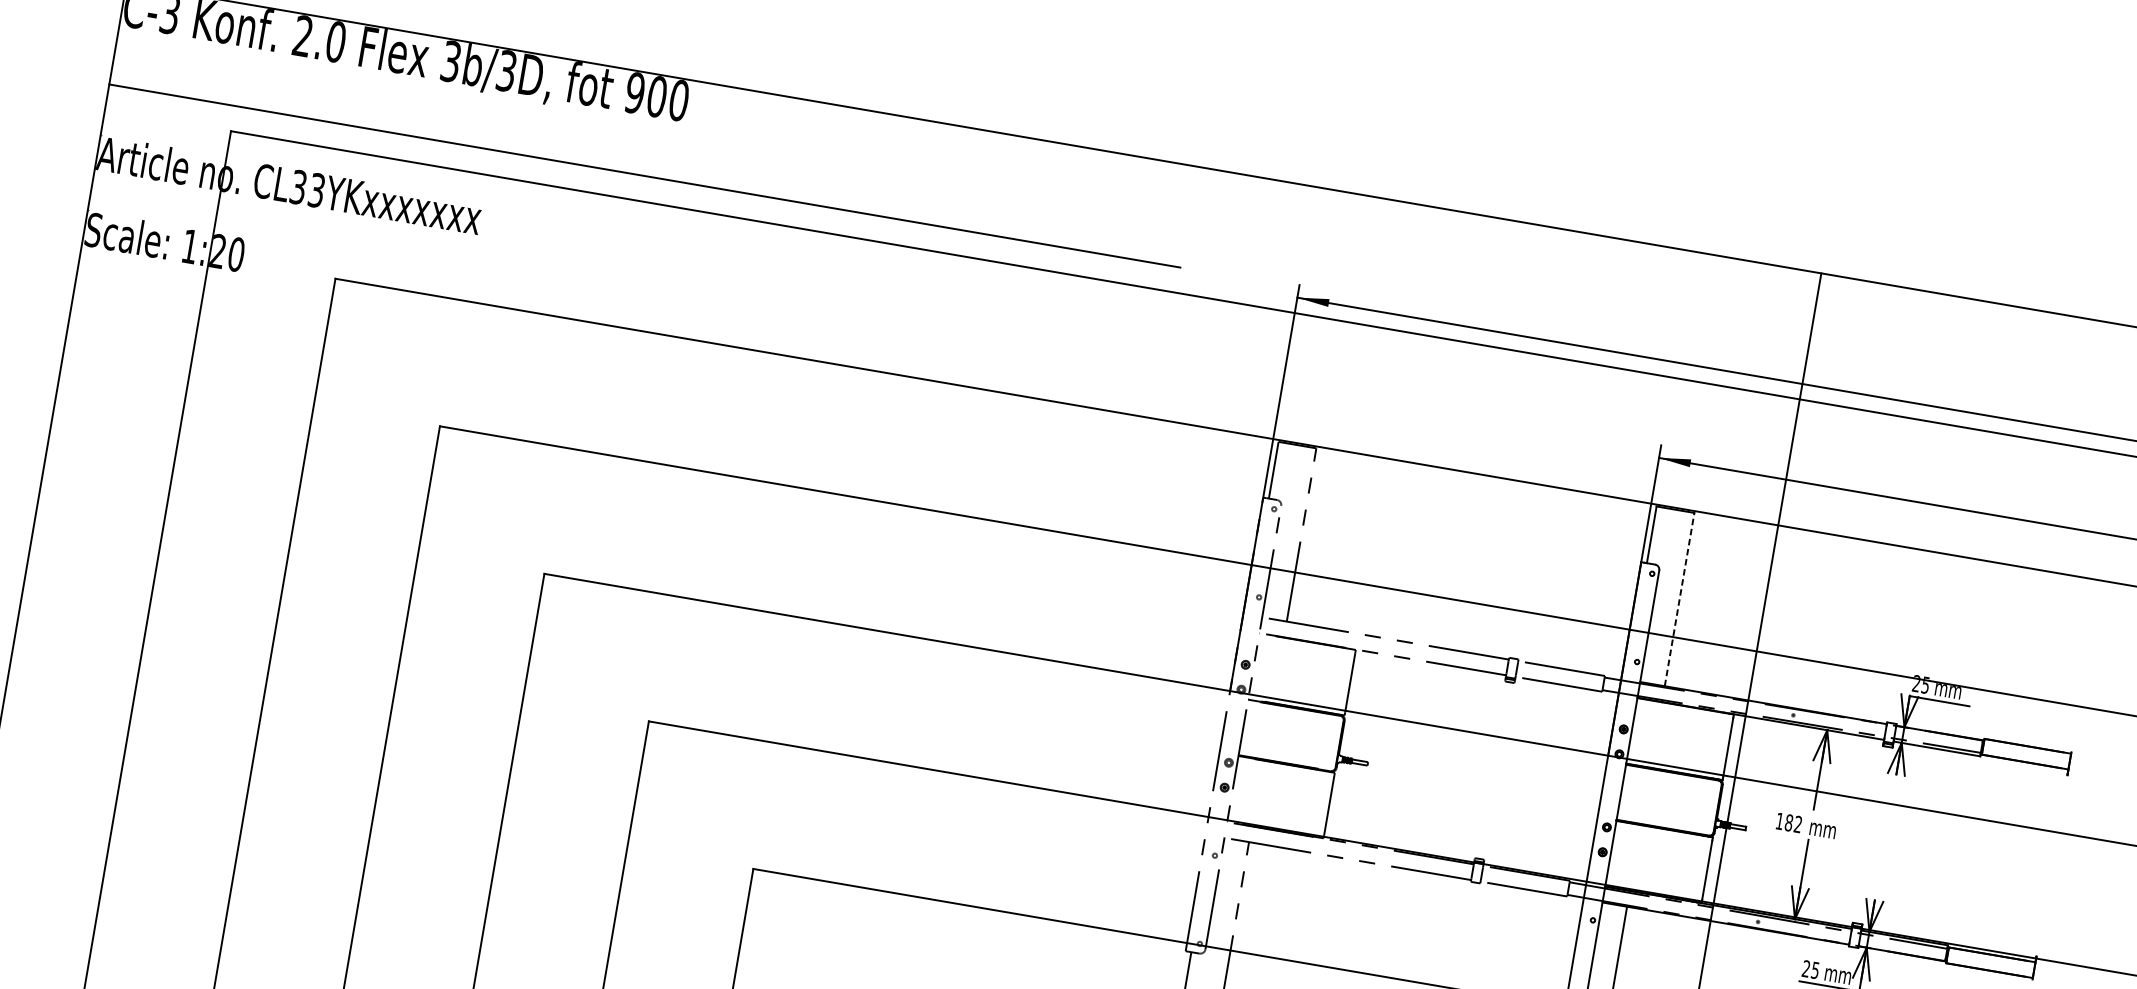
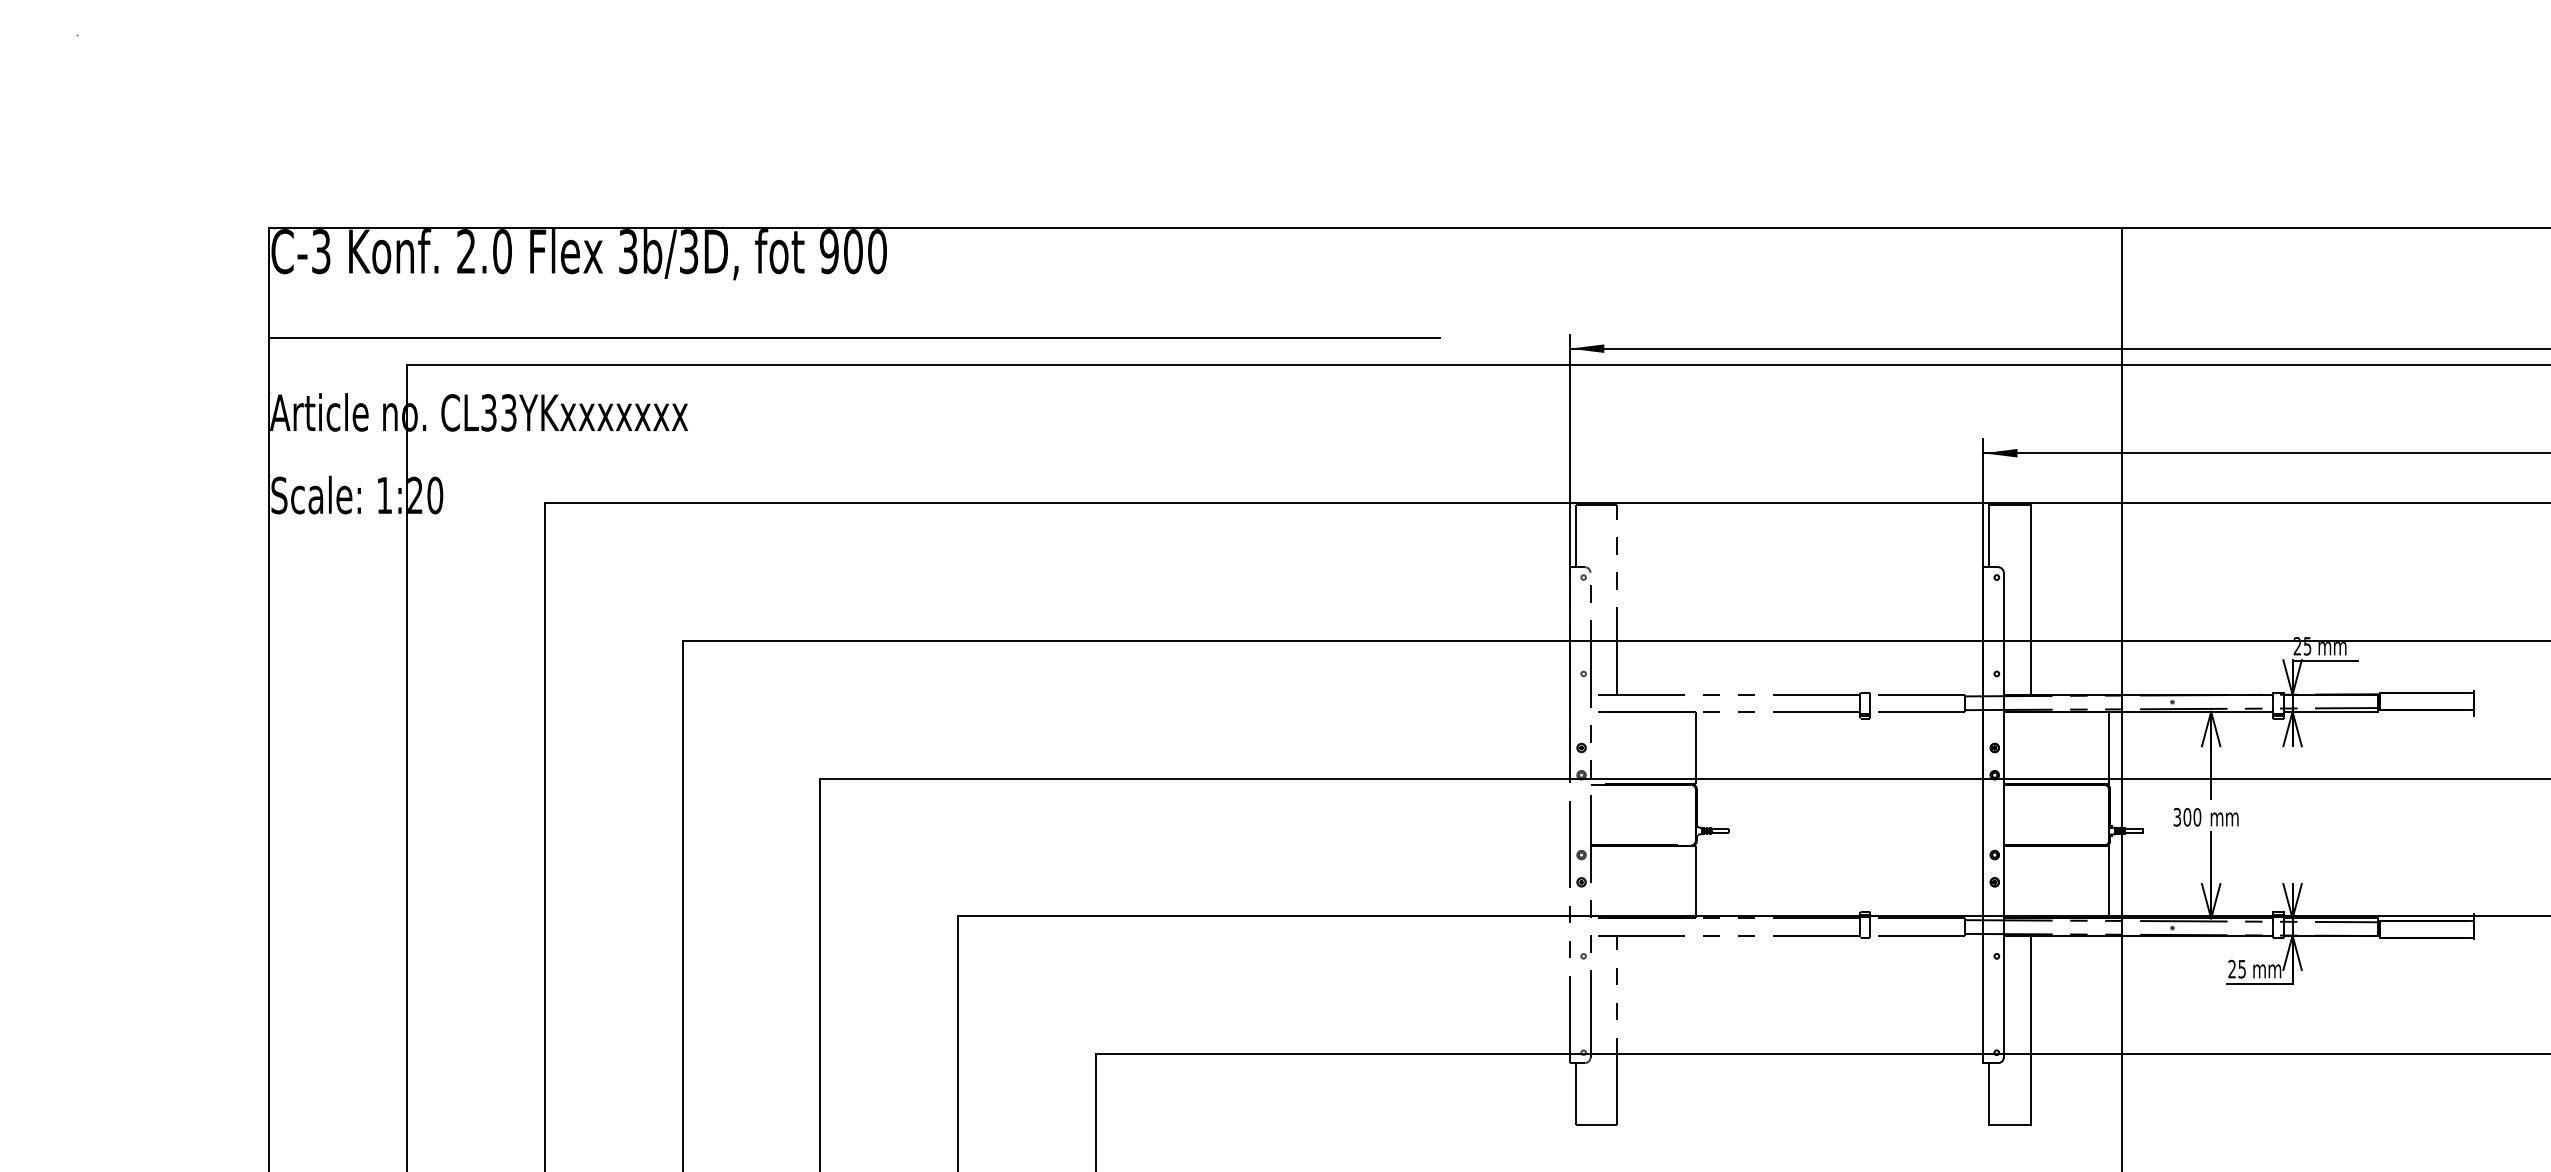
line: (1679, 599) -> (2030, 599), dashed -> solid
text: (1789, 822) -> (2187, 816), 182 -> 300

